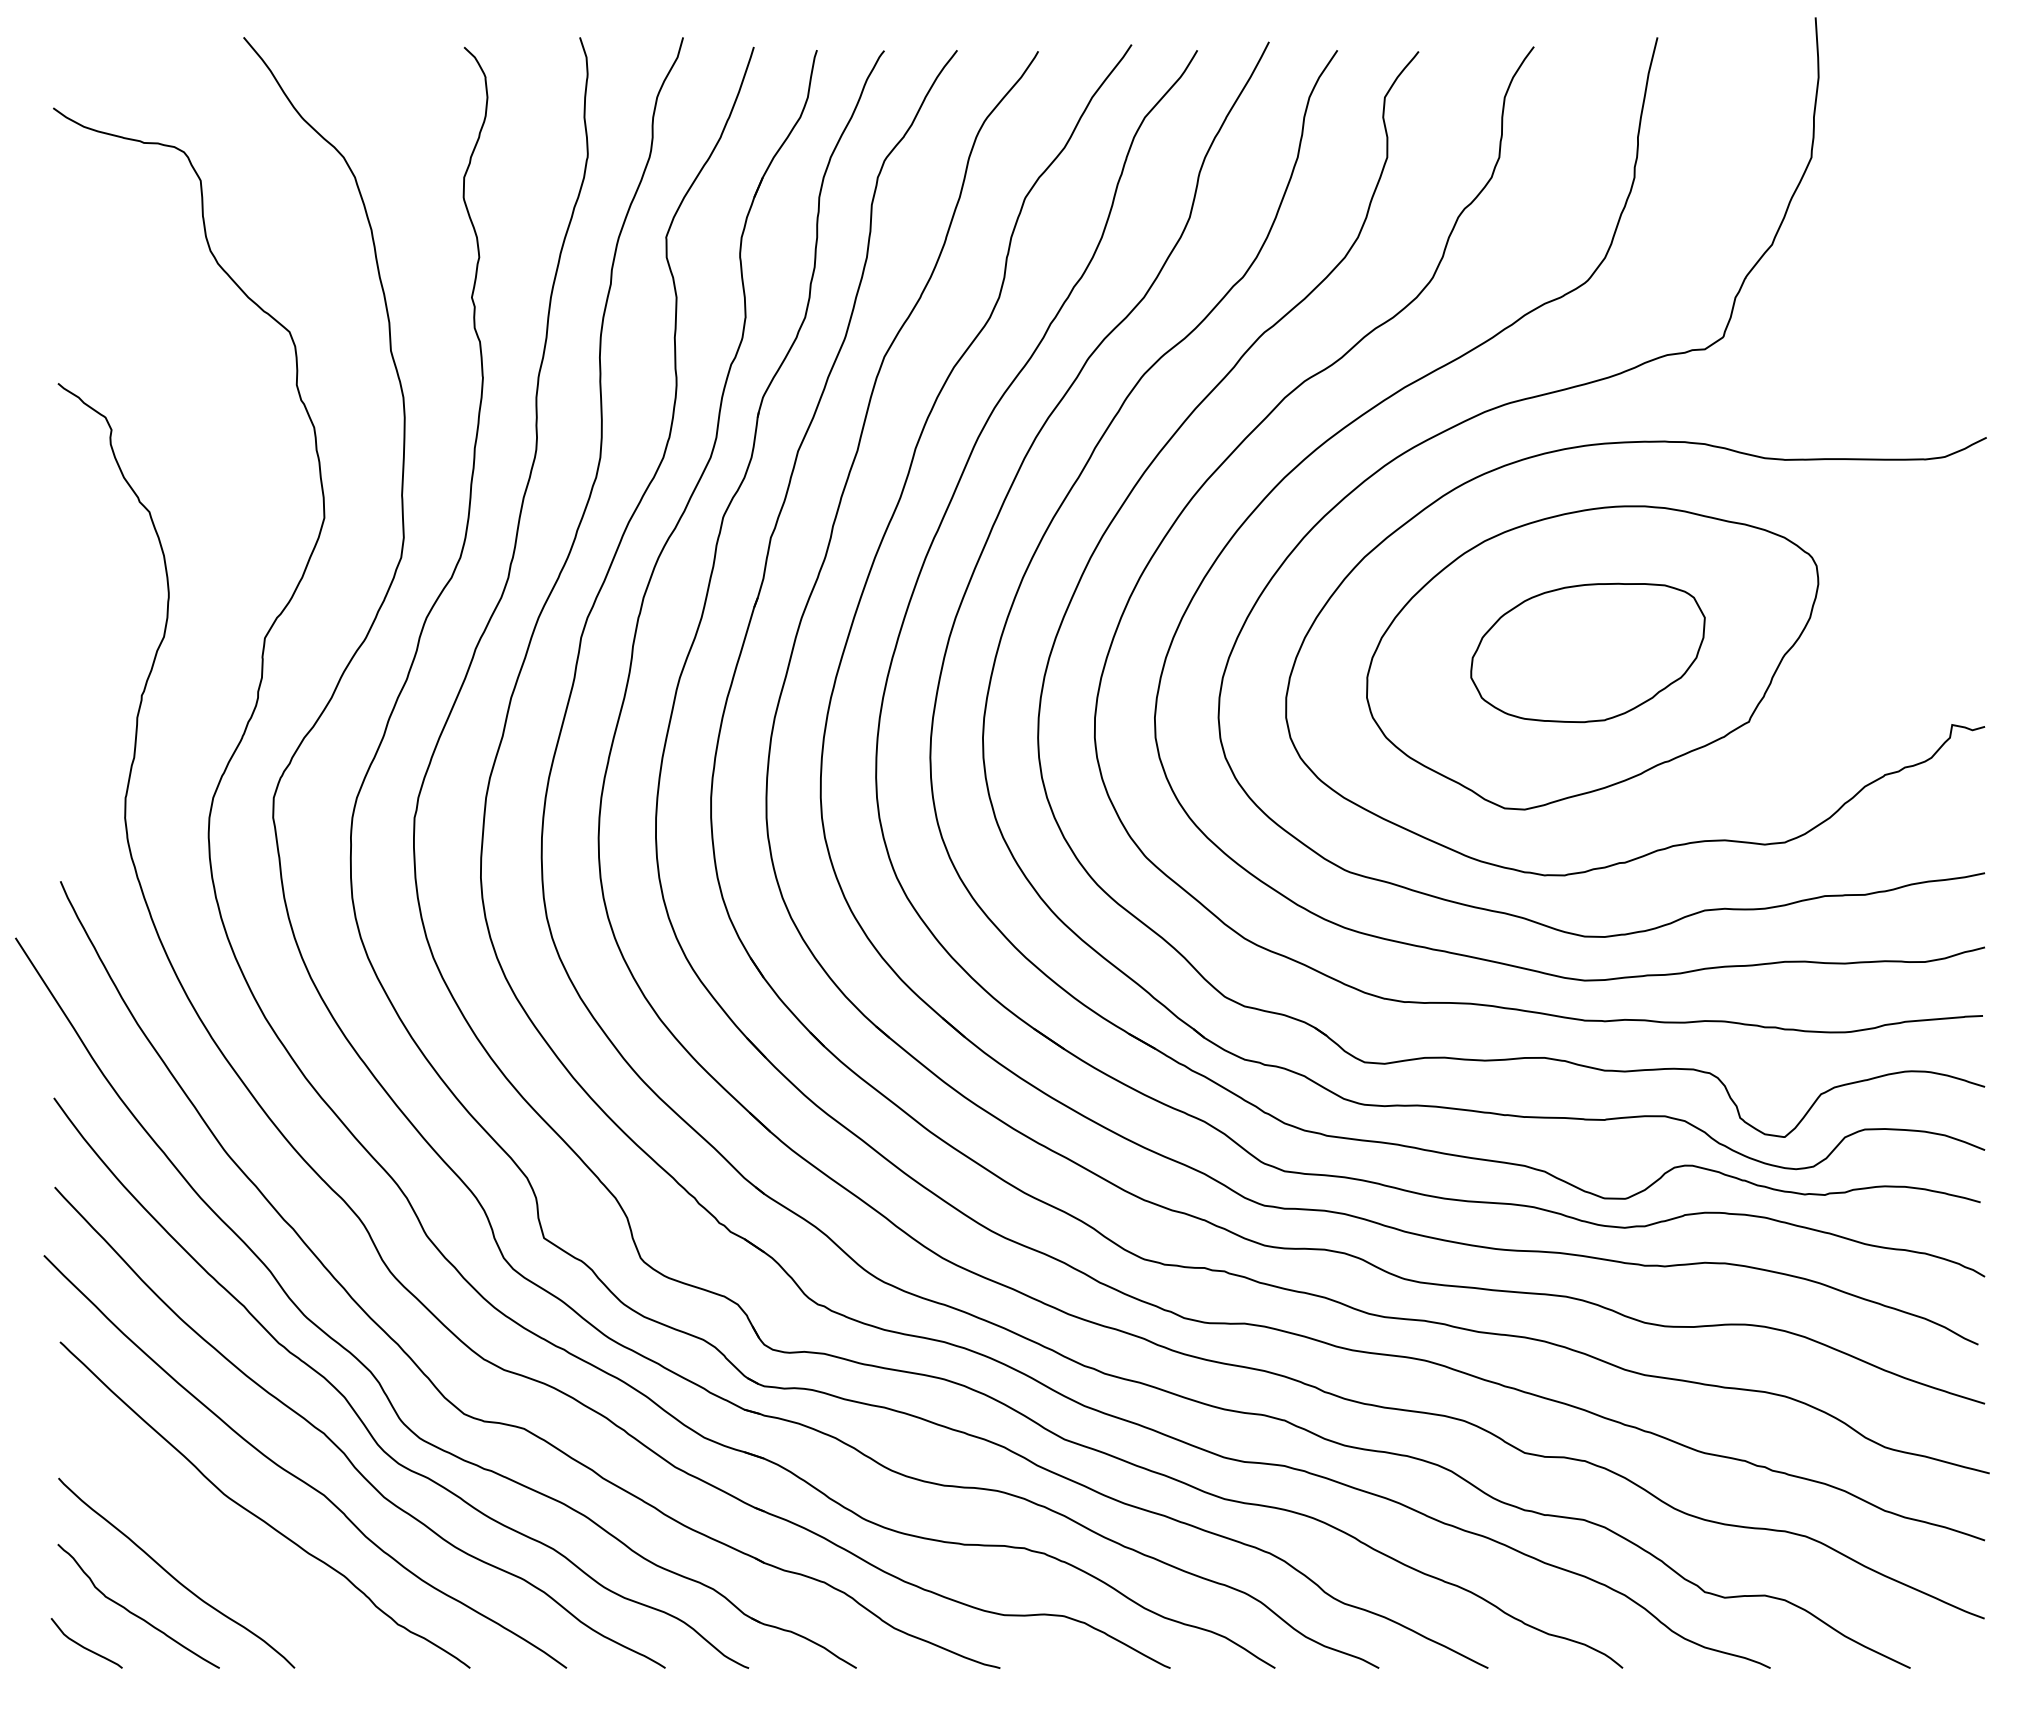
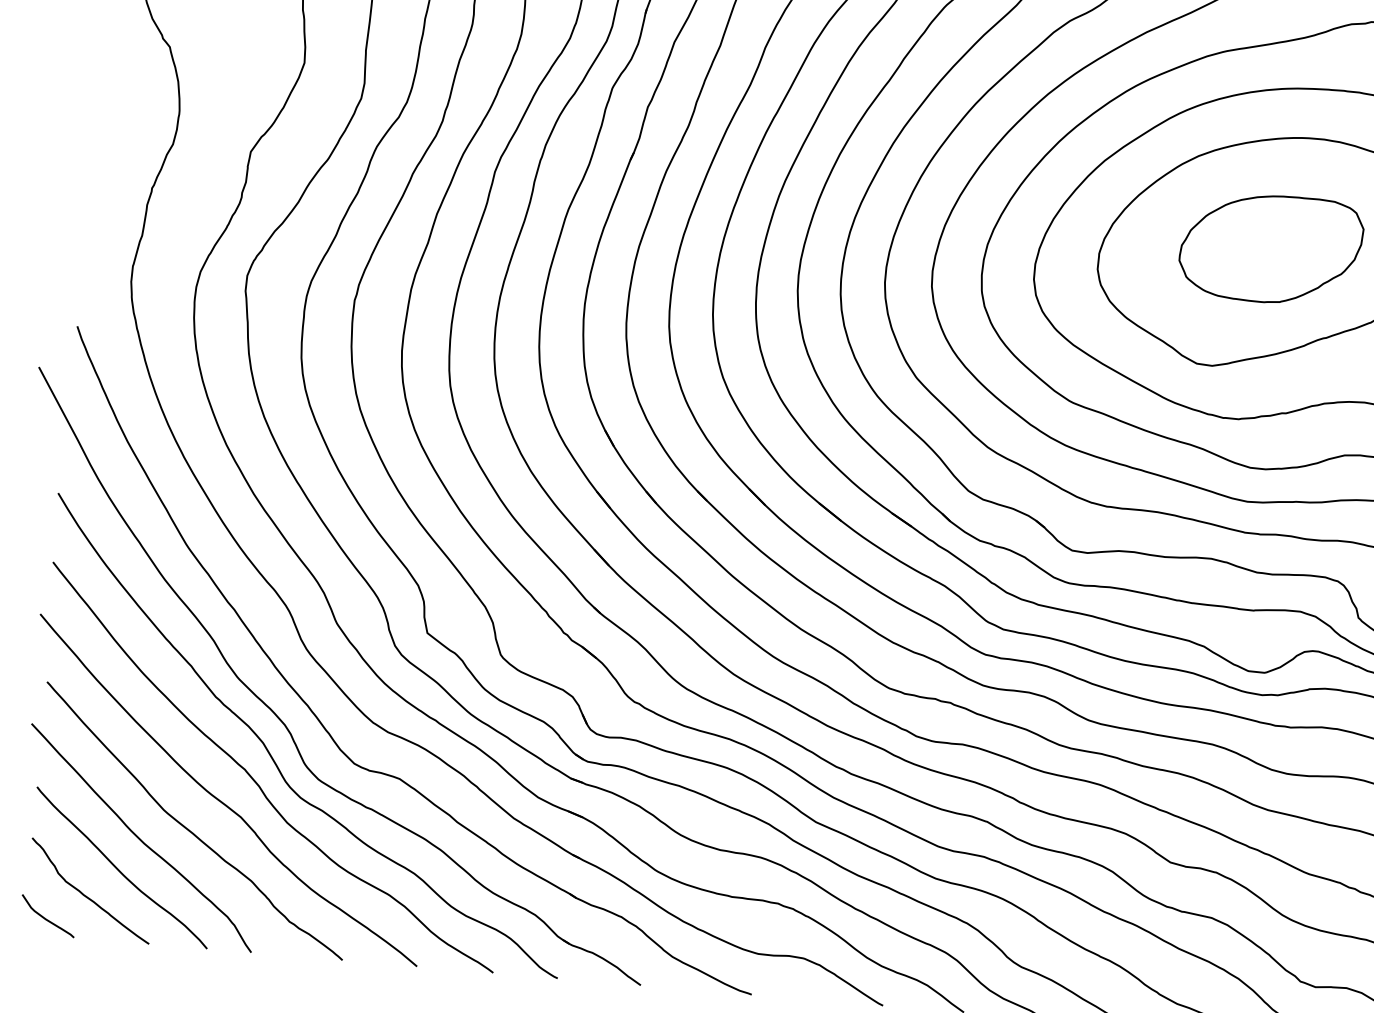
curve: (196, 1533) -> (139, 838), added

